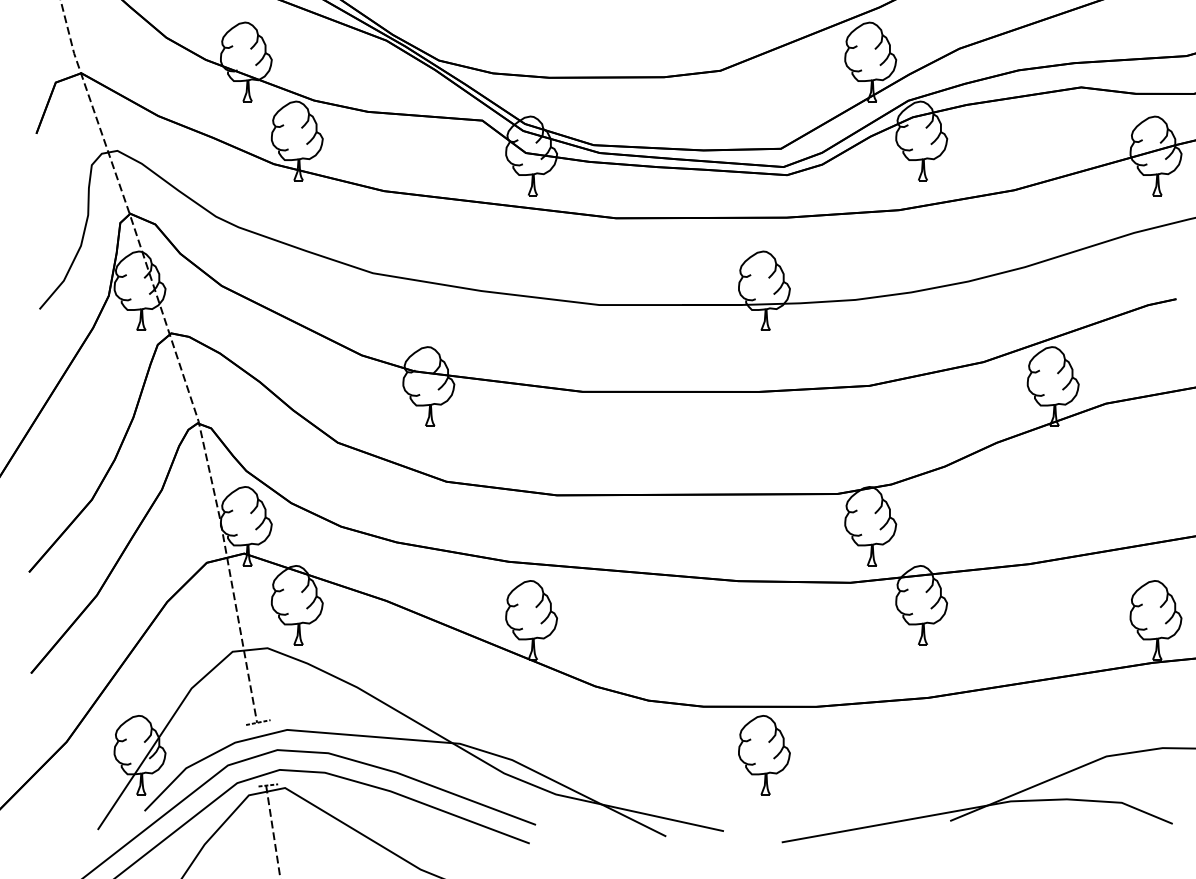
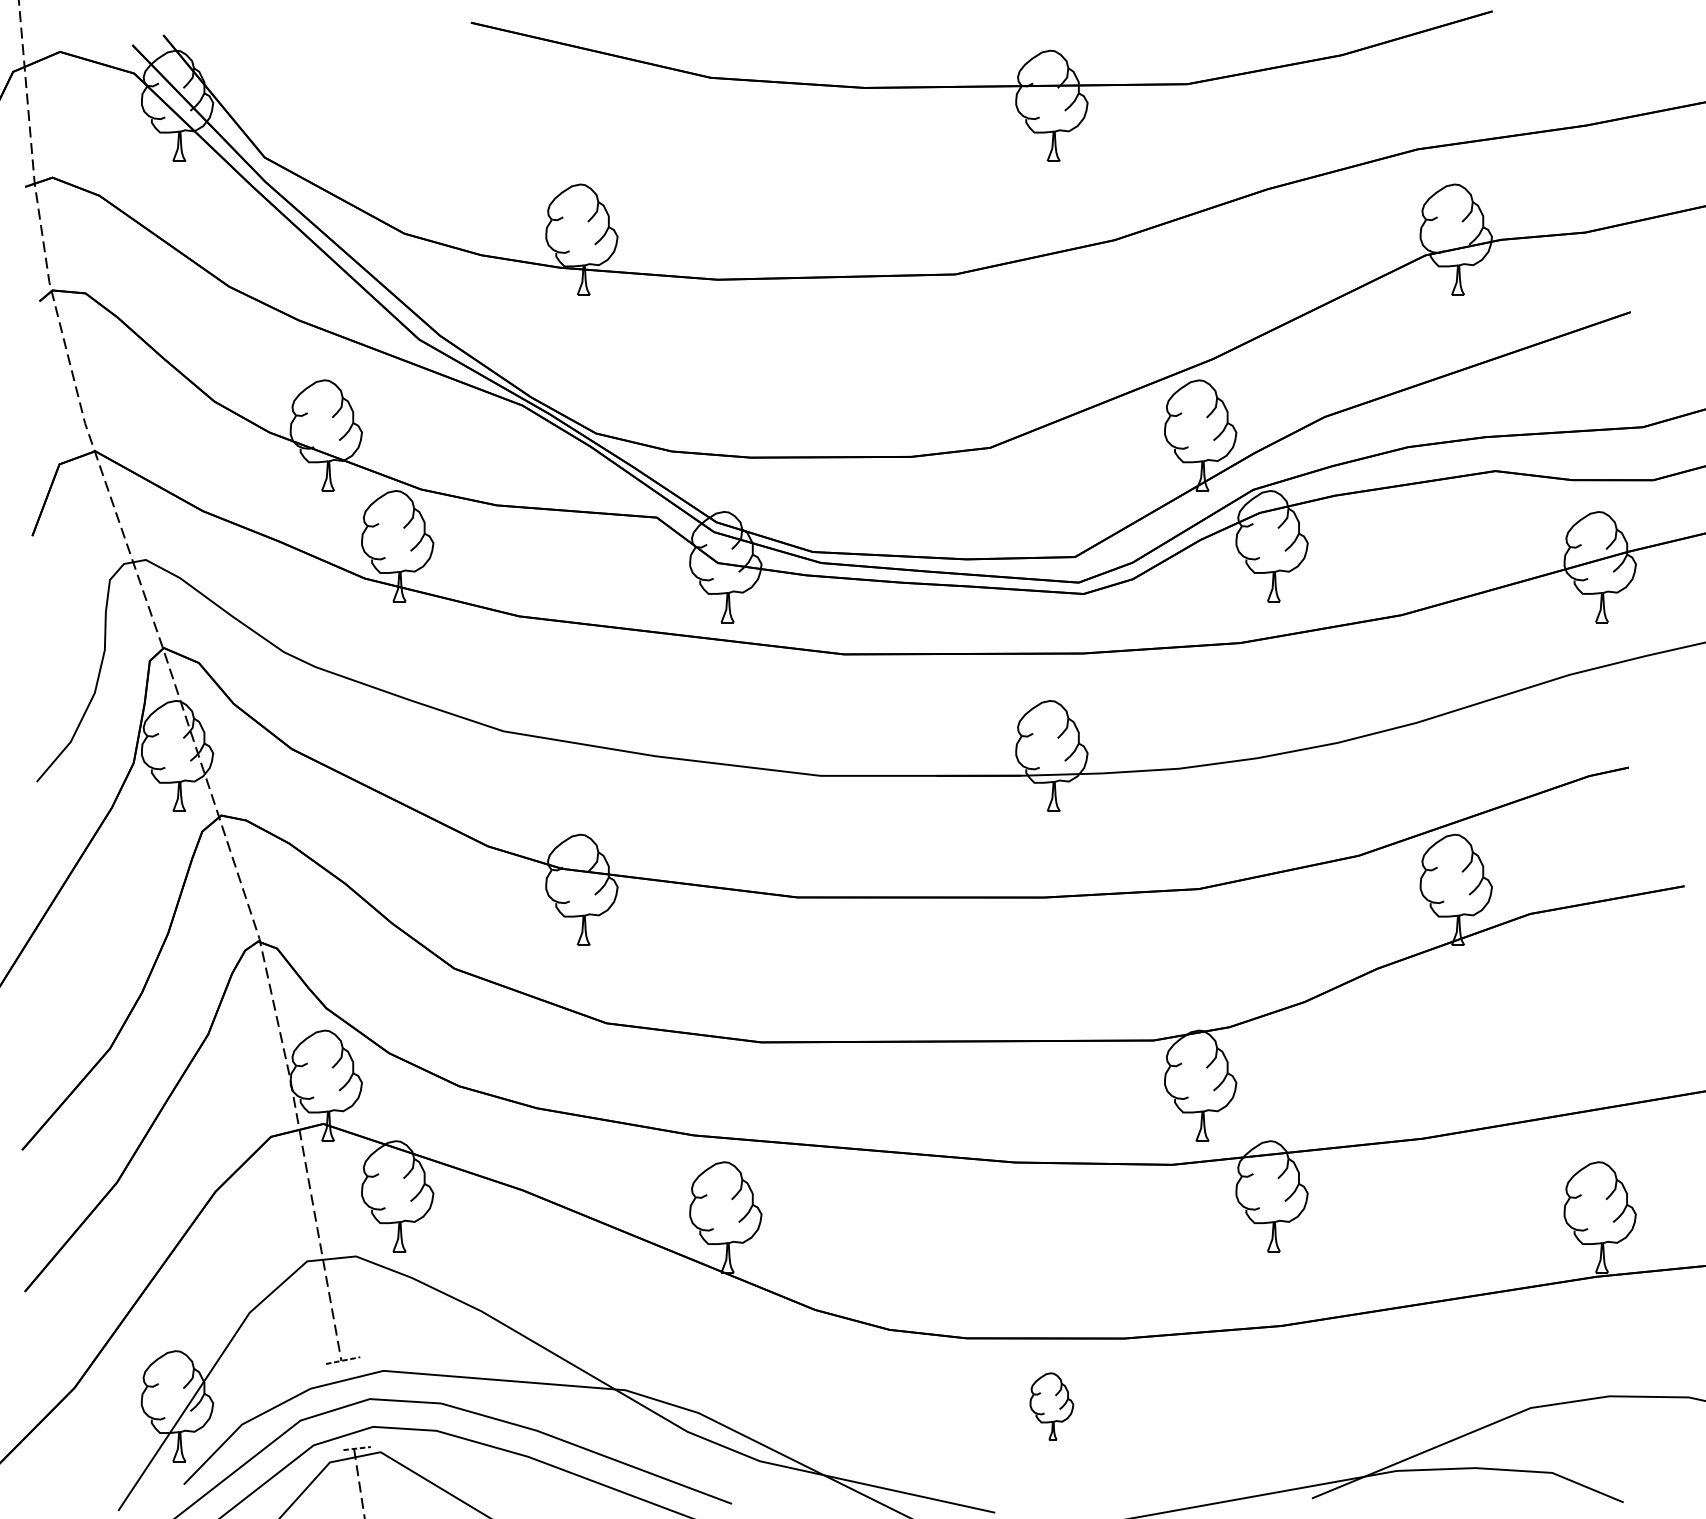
part: (764, 755) -> (1051, 1406), size x0.6

